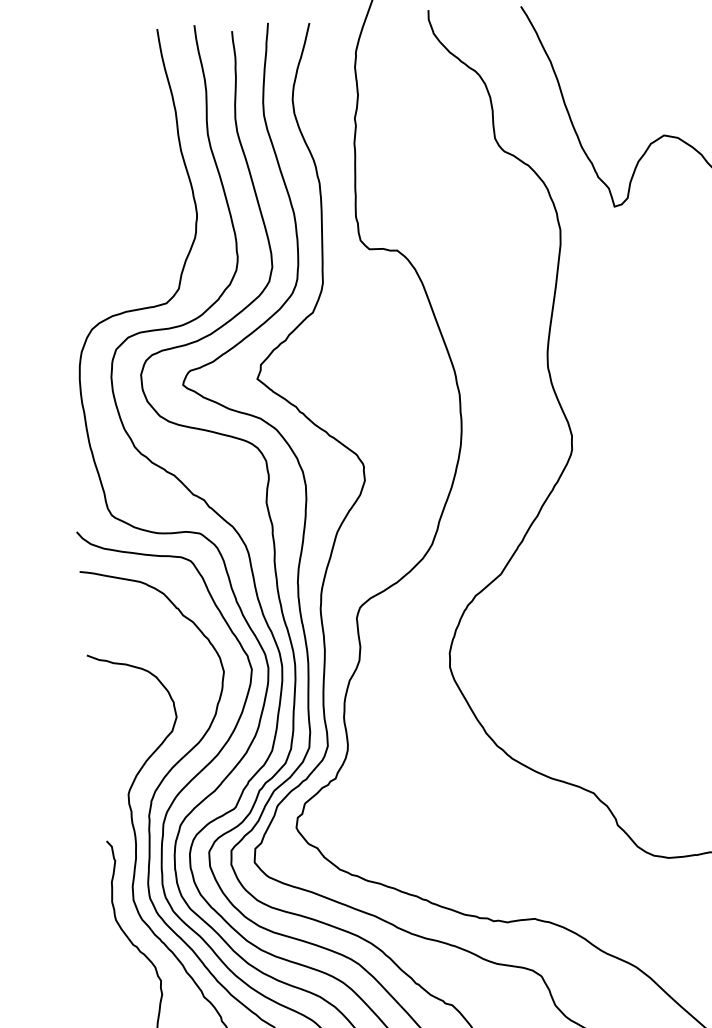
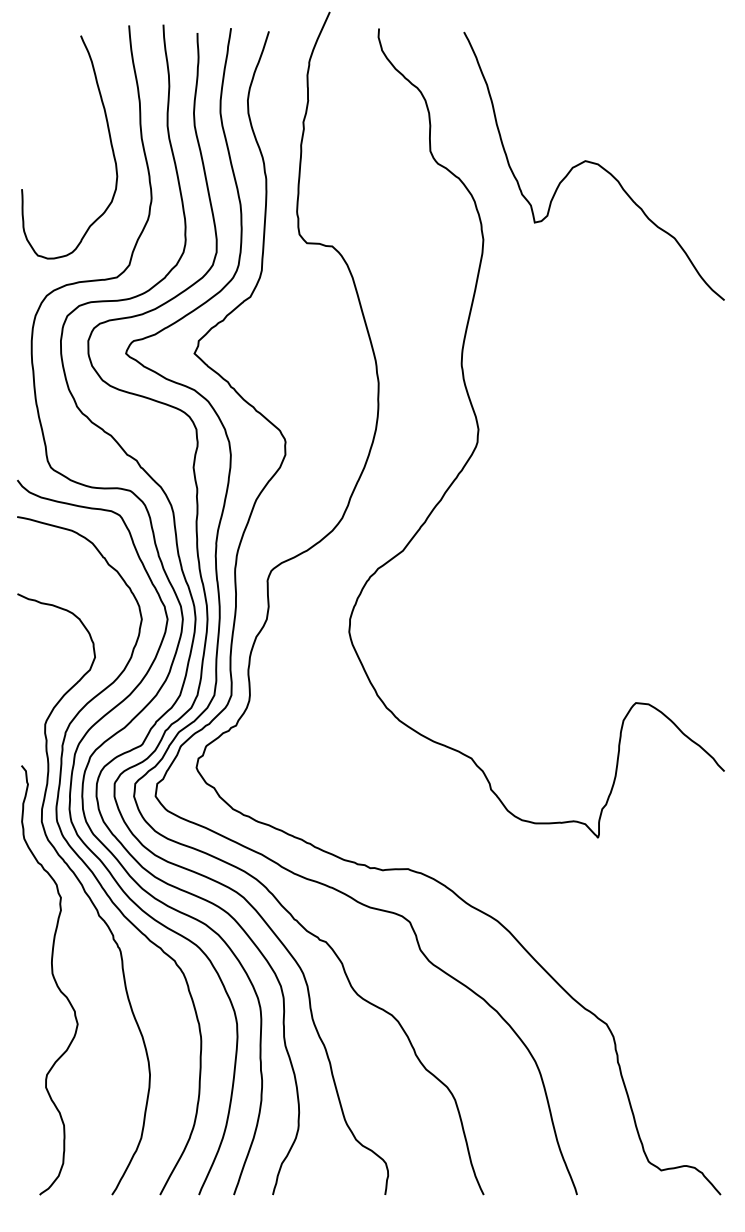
curve: (146, 154) -> (109, 139), added

